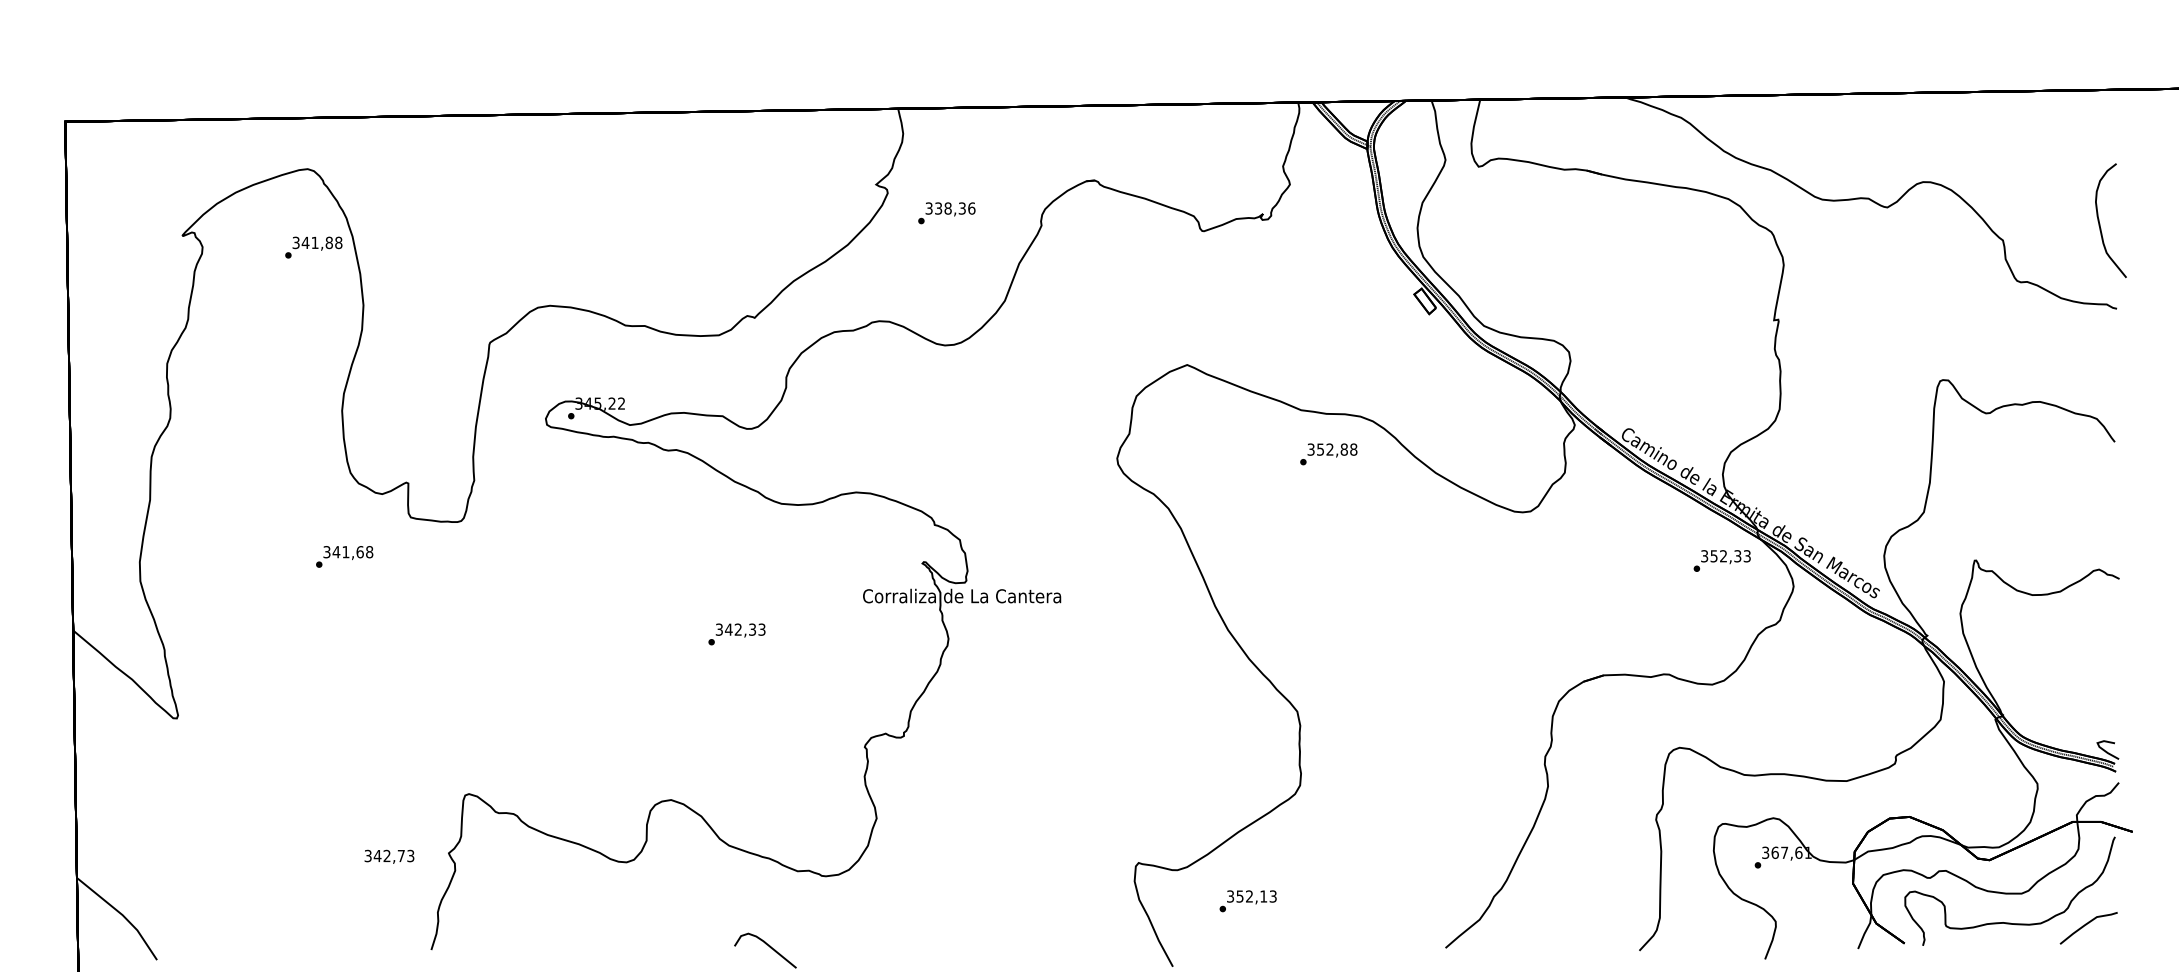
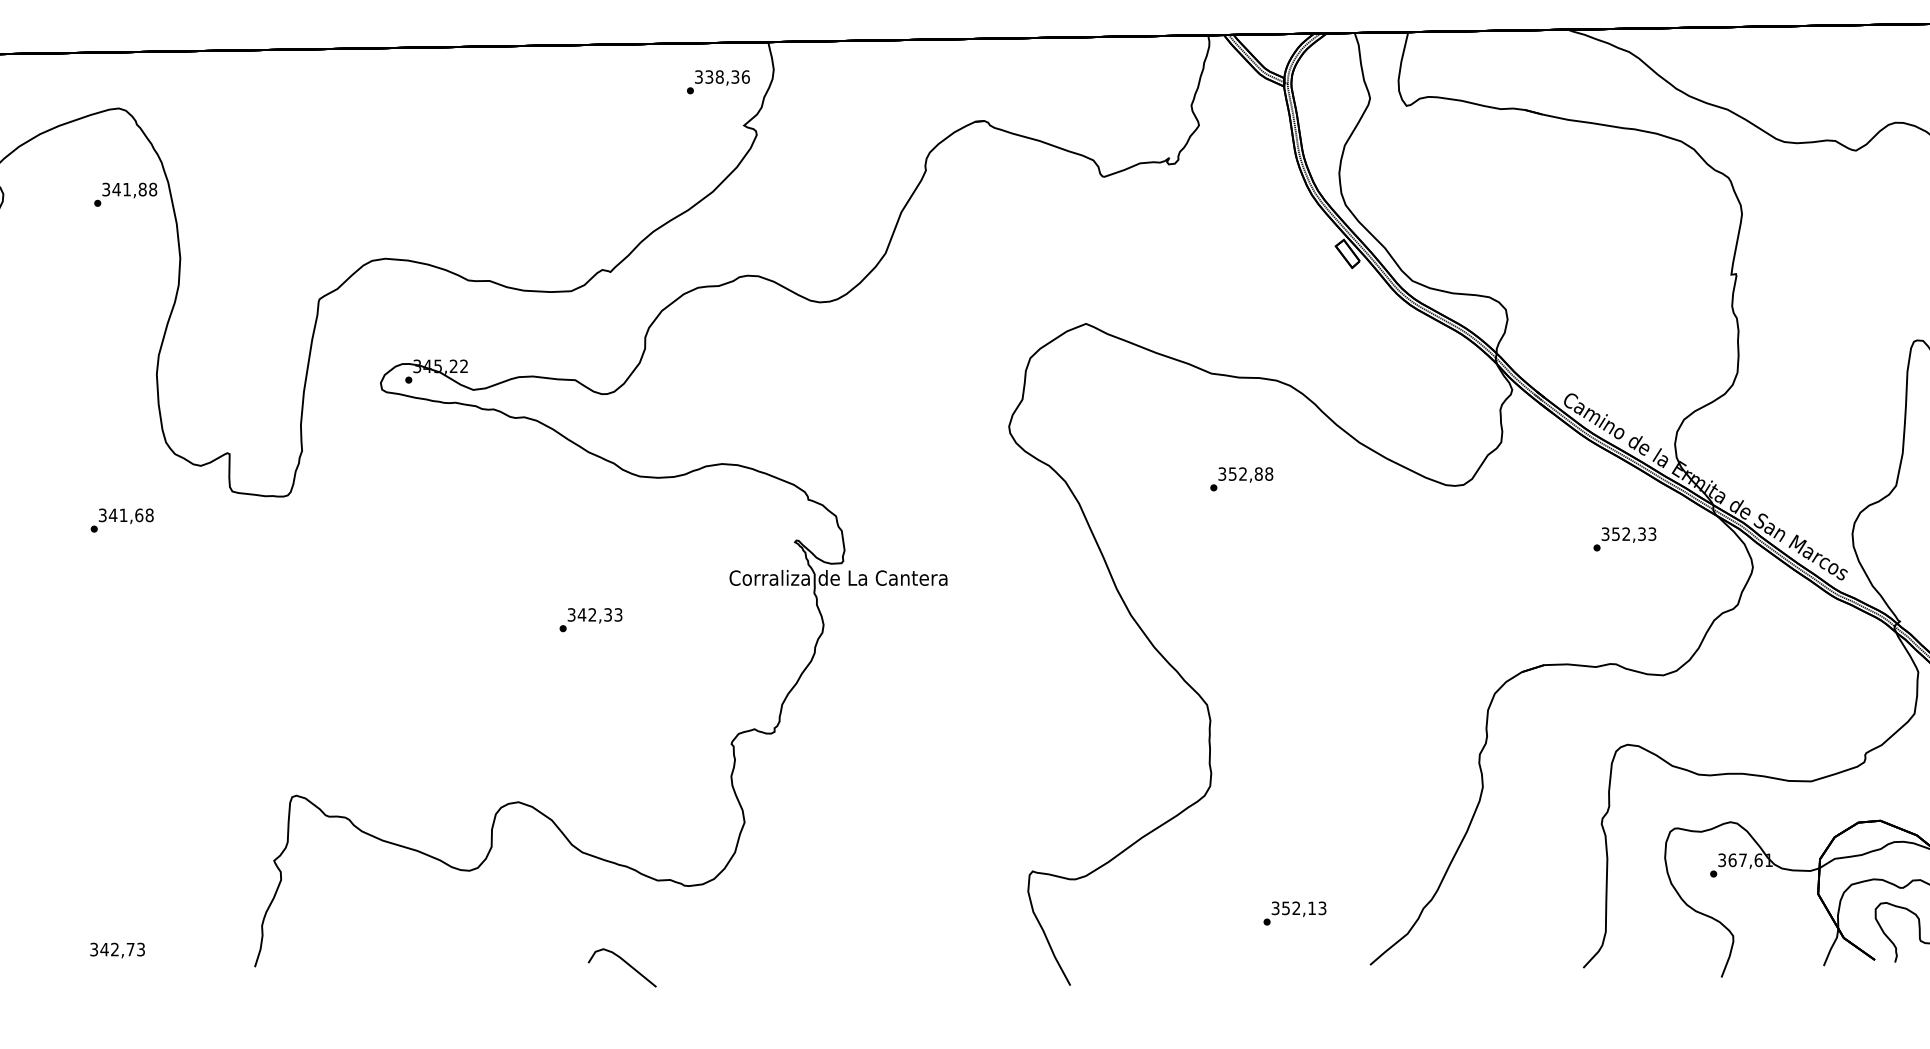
text: (946, 213) -> (718, 82), moved
text: (1328, 454) -> (1241, 479), moved
text: (344, 556) -> (122, 520), moved
text: (1721, 560) -> (1624, 538), moved
text: (389, 856) -> (117, 950), moved
text: (1247, 901) -> (1294, 913), moved

